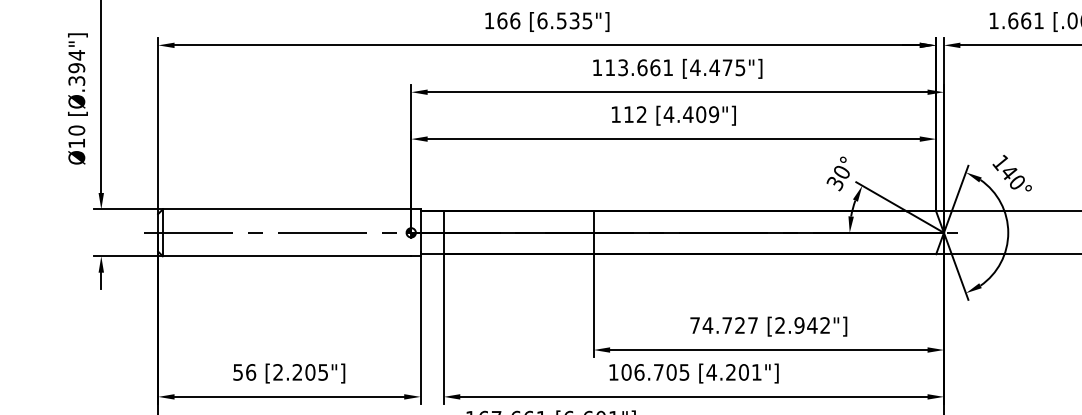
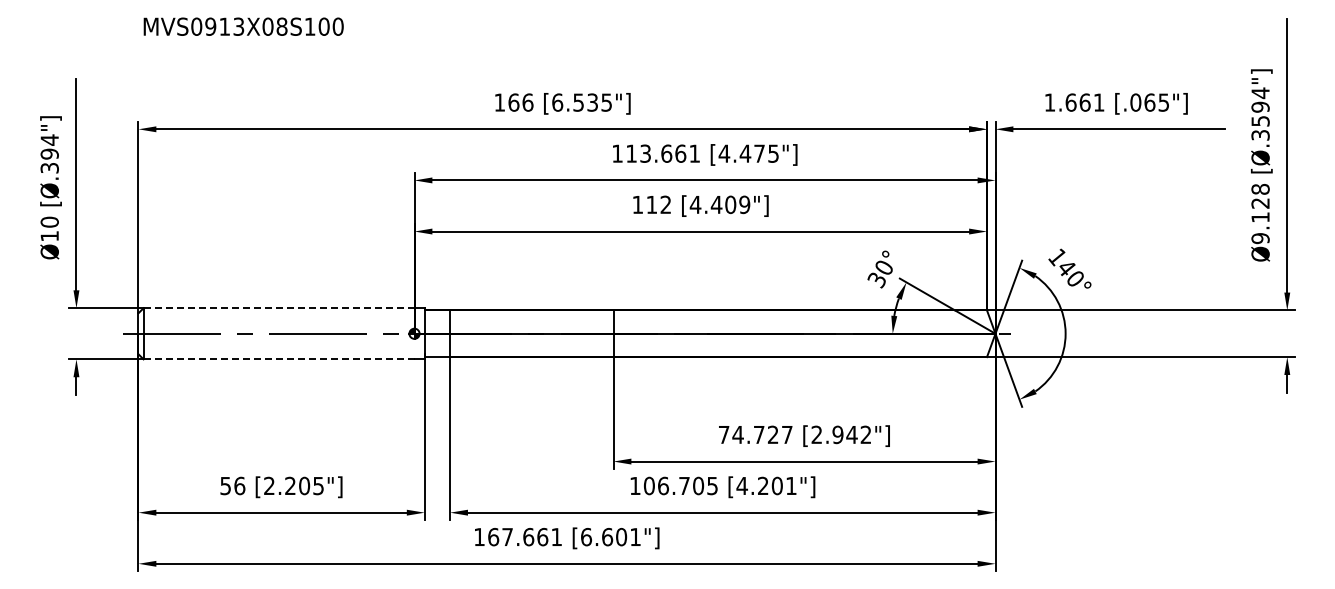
line: (286, 209) -> (278, 308), solid -> dashed
line: (287, 256) -> (279, 359), solid -> dashed

